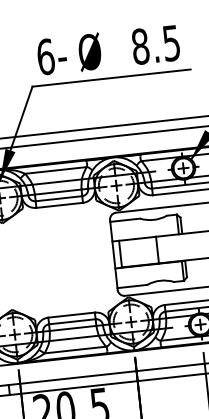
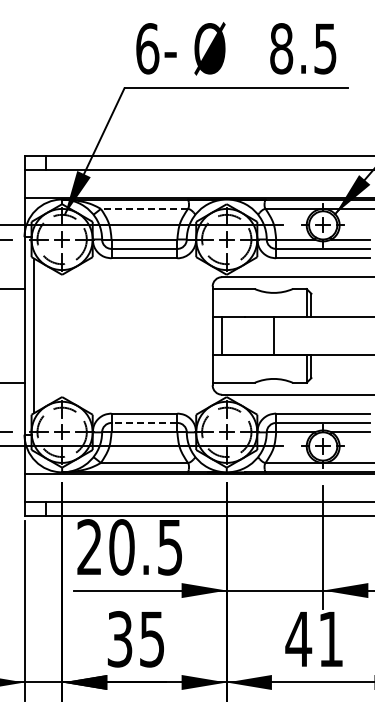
line: (55, 170) -> (144, 208), solid -> dashed
line: (72, 321) -> (144, 422), solid -> dashed

